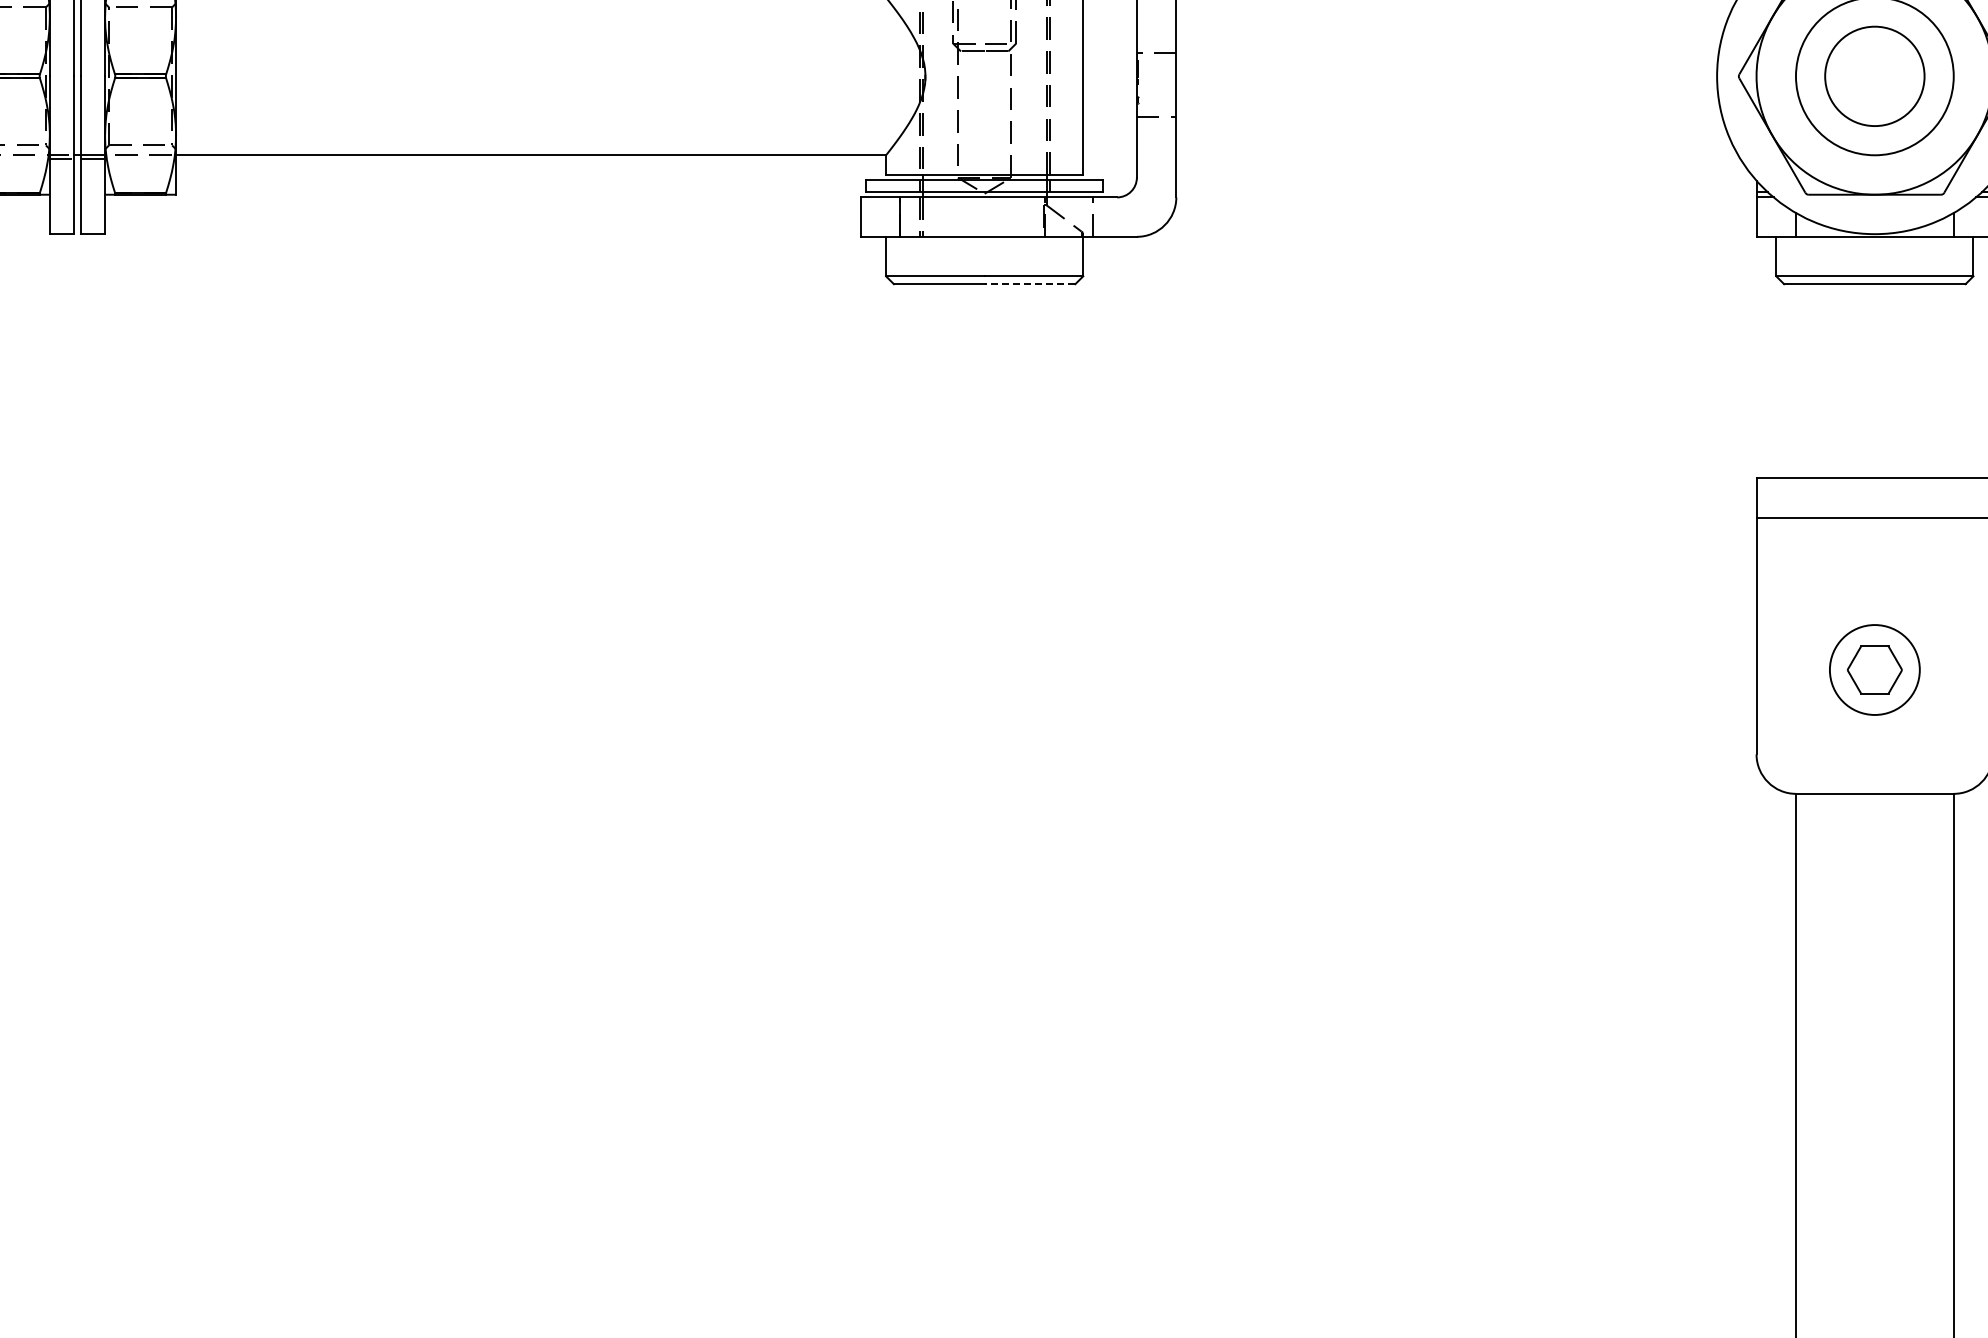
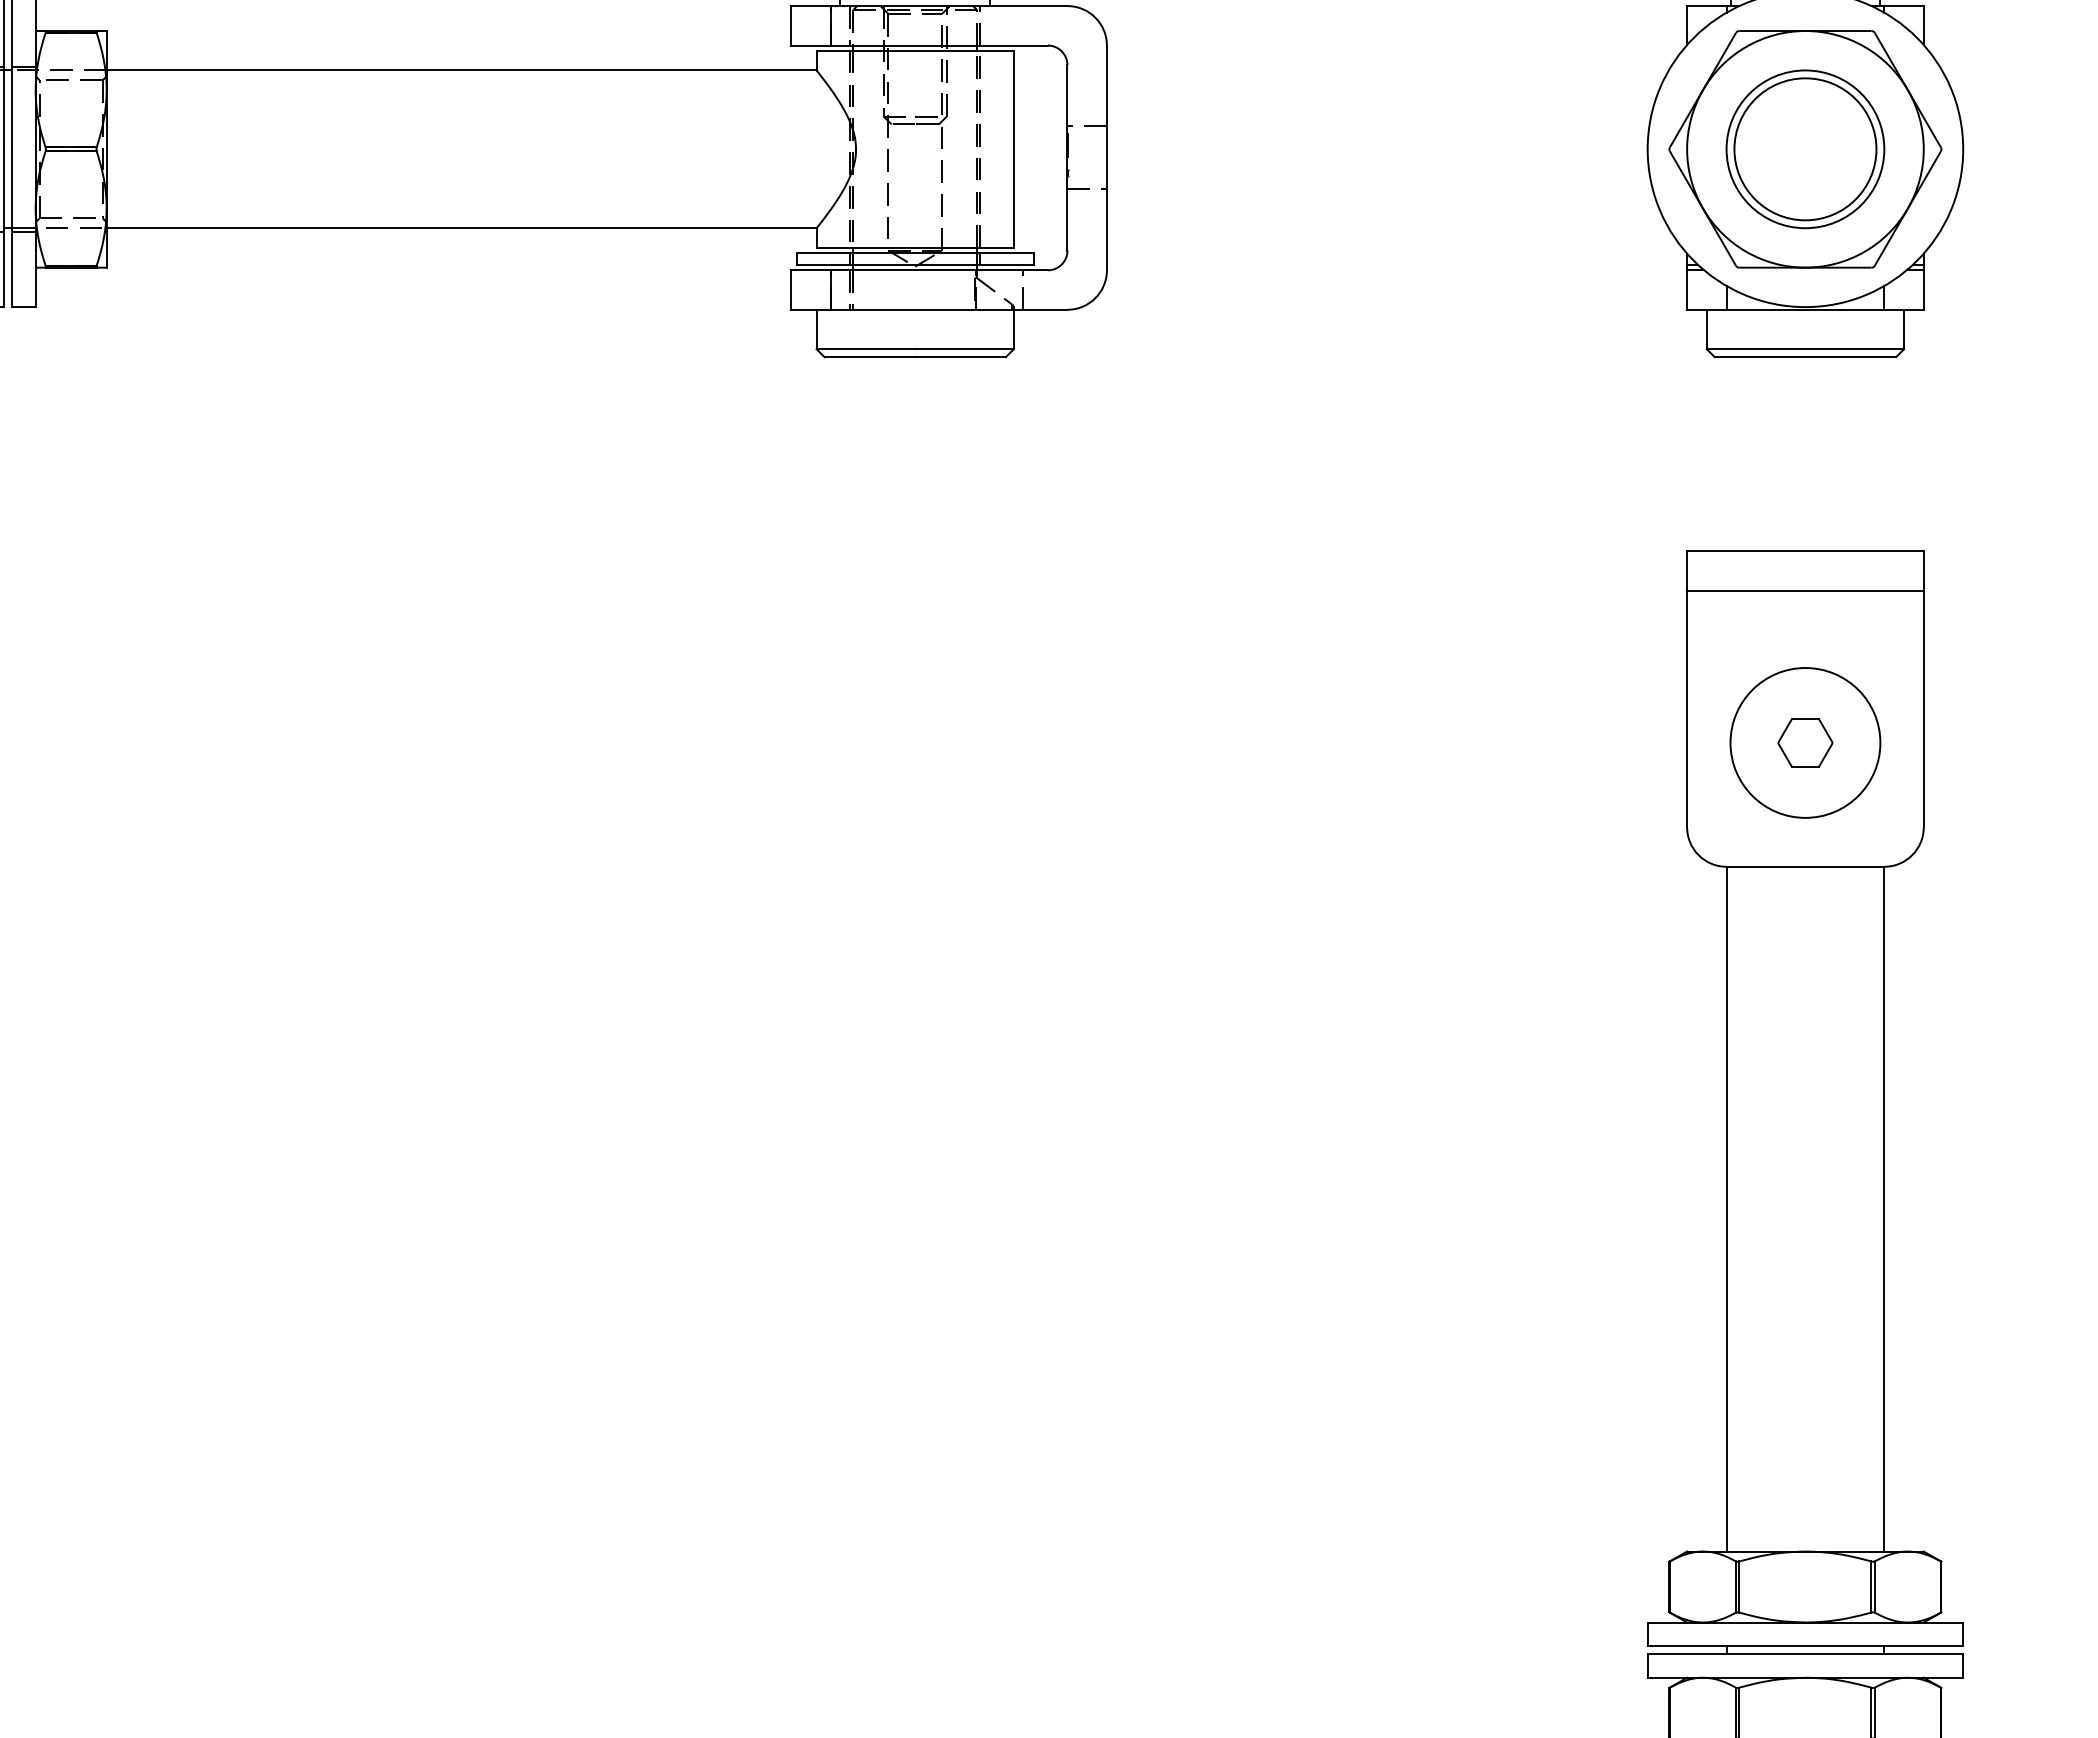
circle: (1874, 76) -> (1805, 149), size x1.43
line: (1029, 284) -> (960, 357), dashed -> solid
circle: (1874, 669) -> (1805, 742), size x1.67

